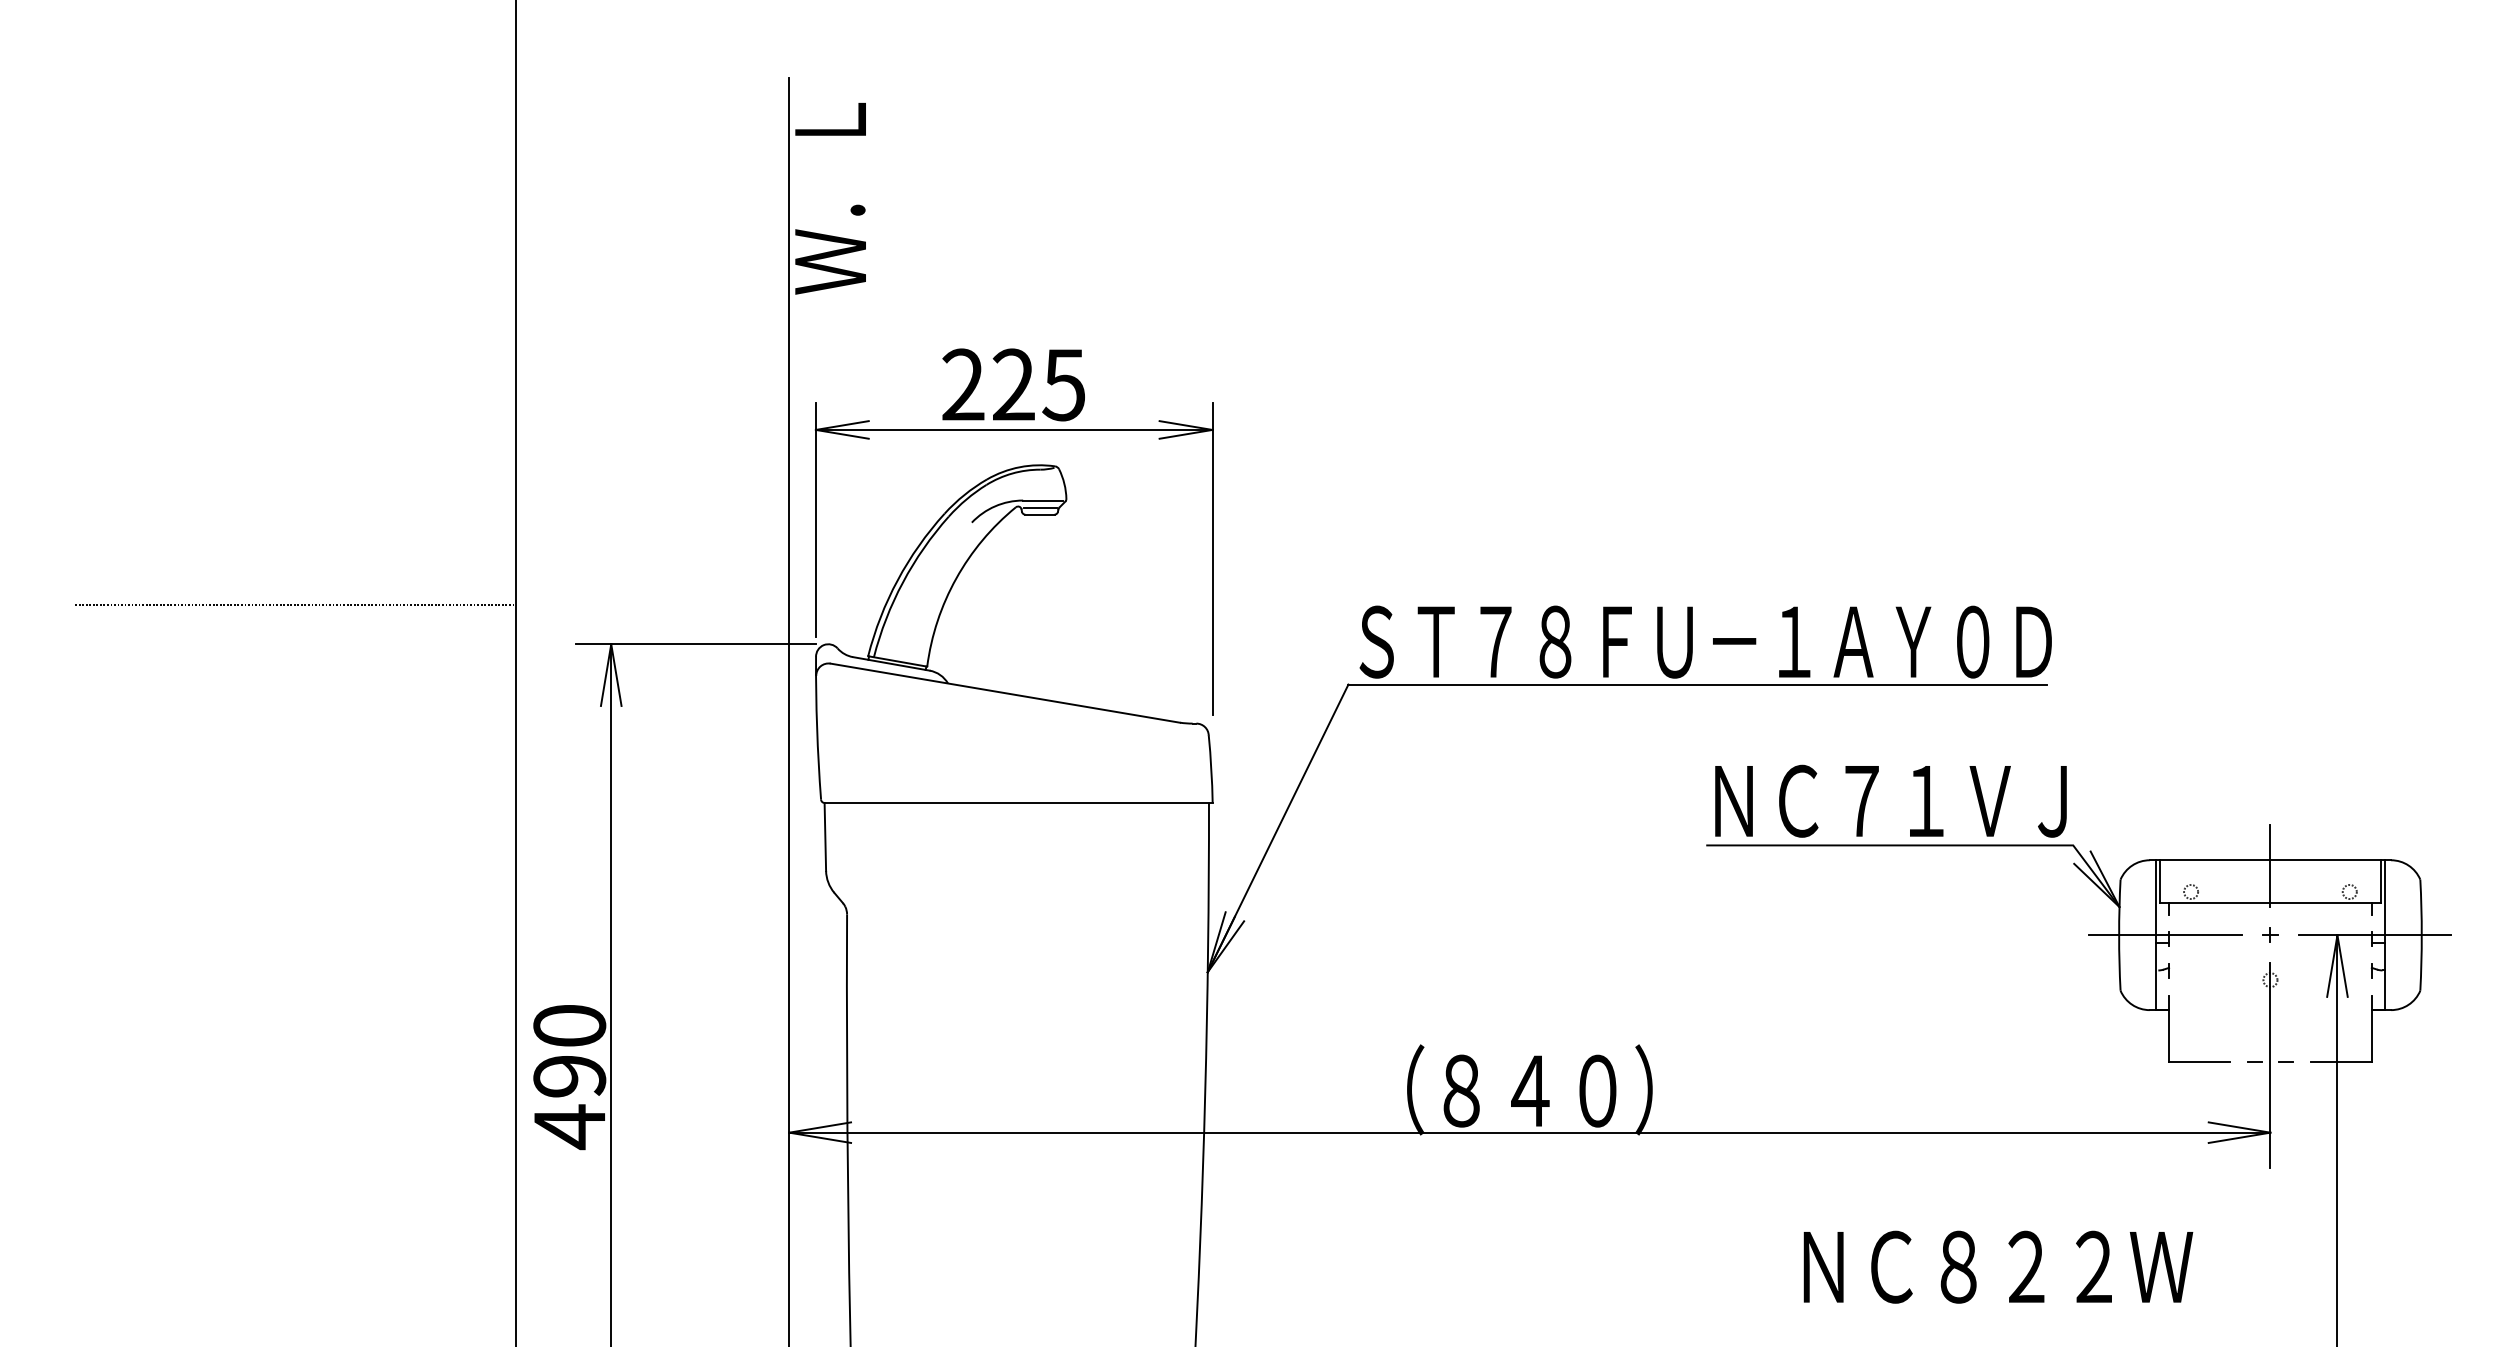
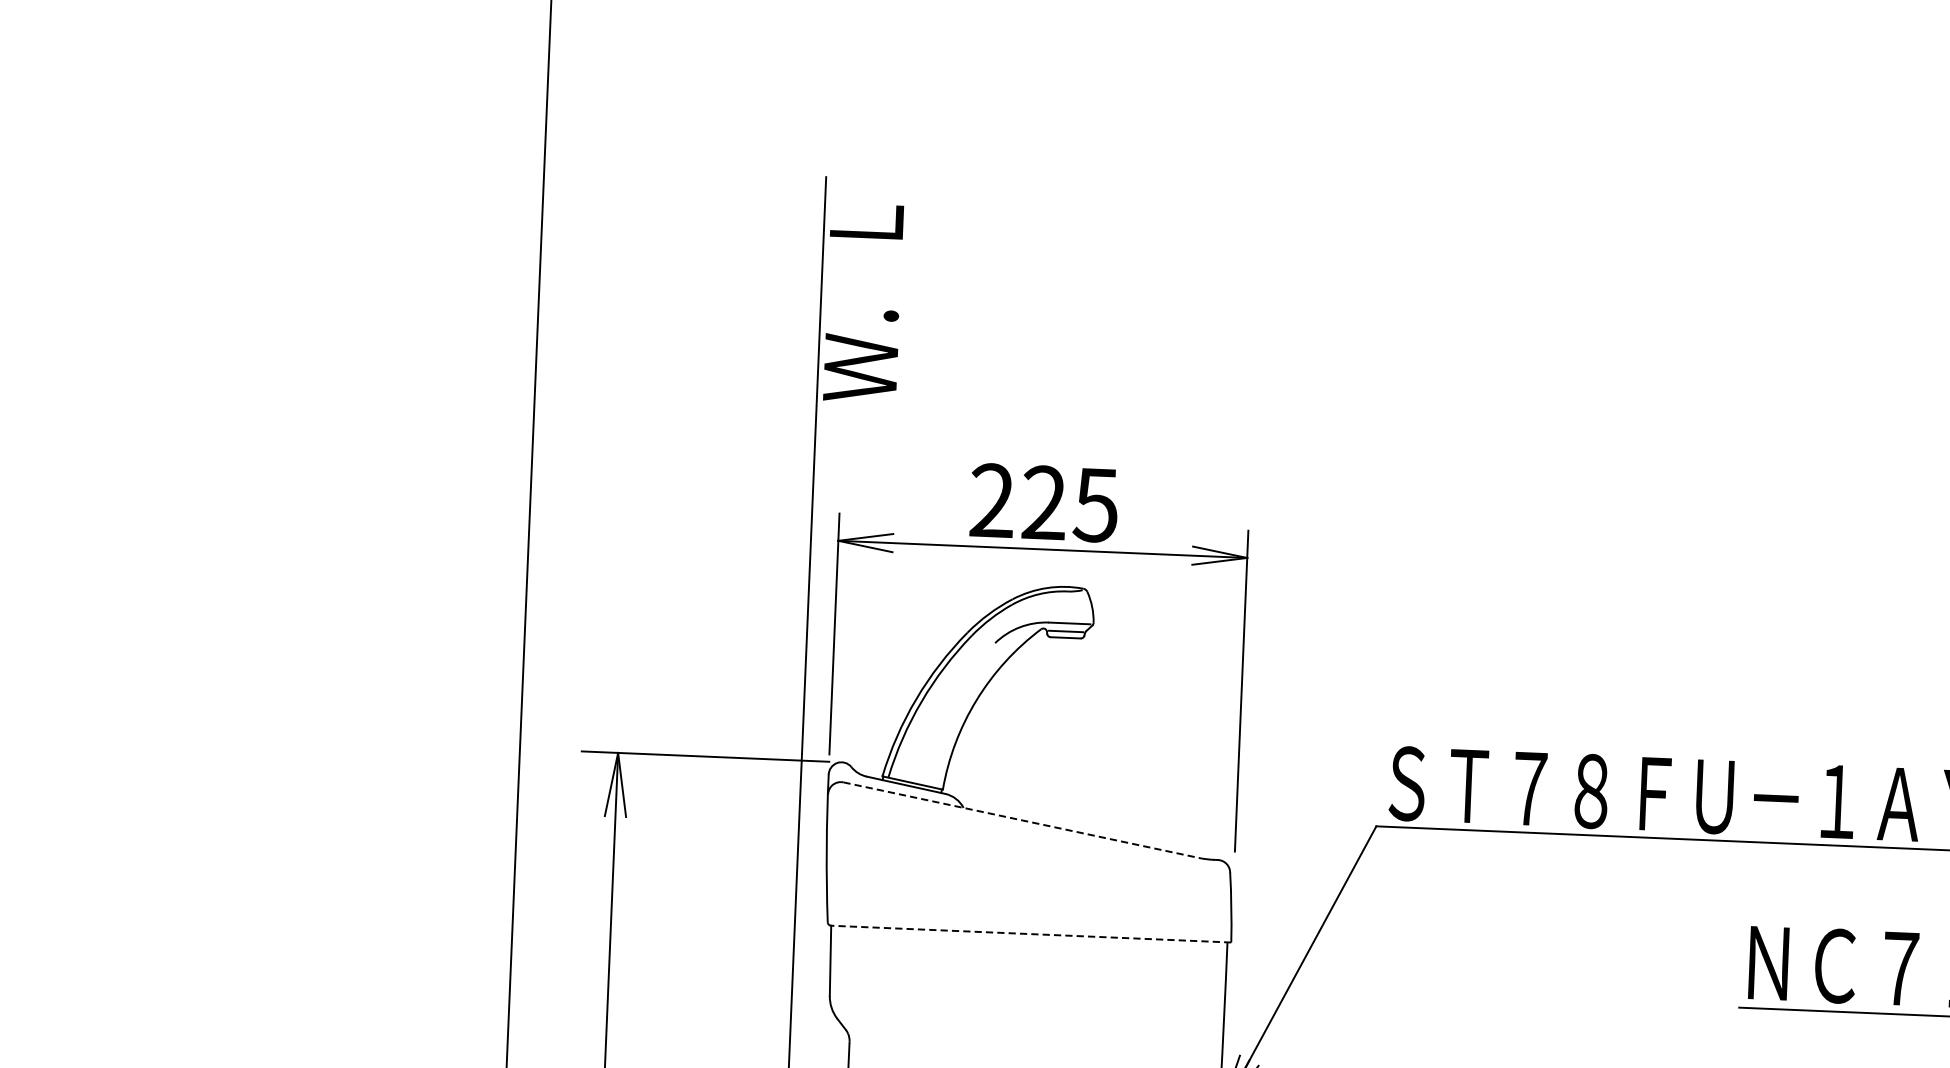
line: (295, 605) -> (294, 699), removed
line: (1005, 693) -> (1022, 820), solid -> dashed
line: (1018, 802) -> (1031, 933), solid -> dashed

